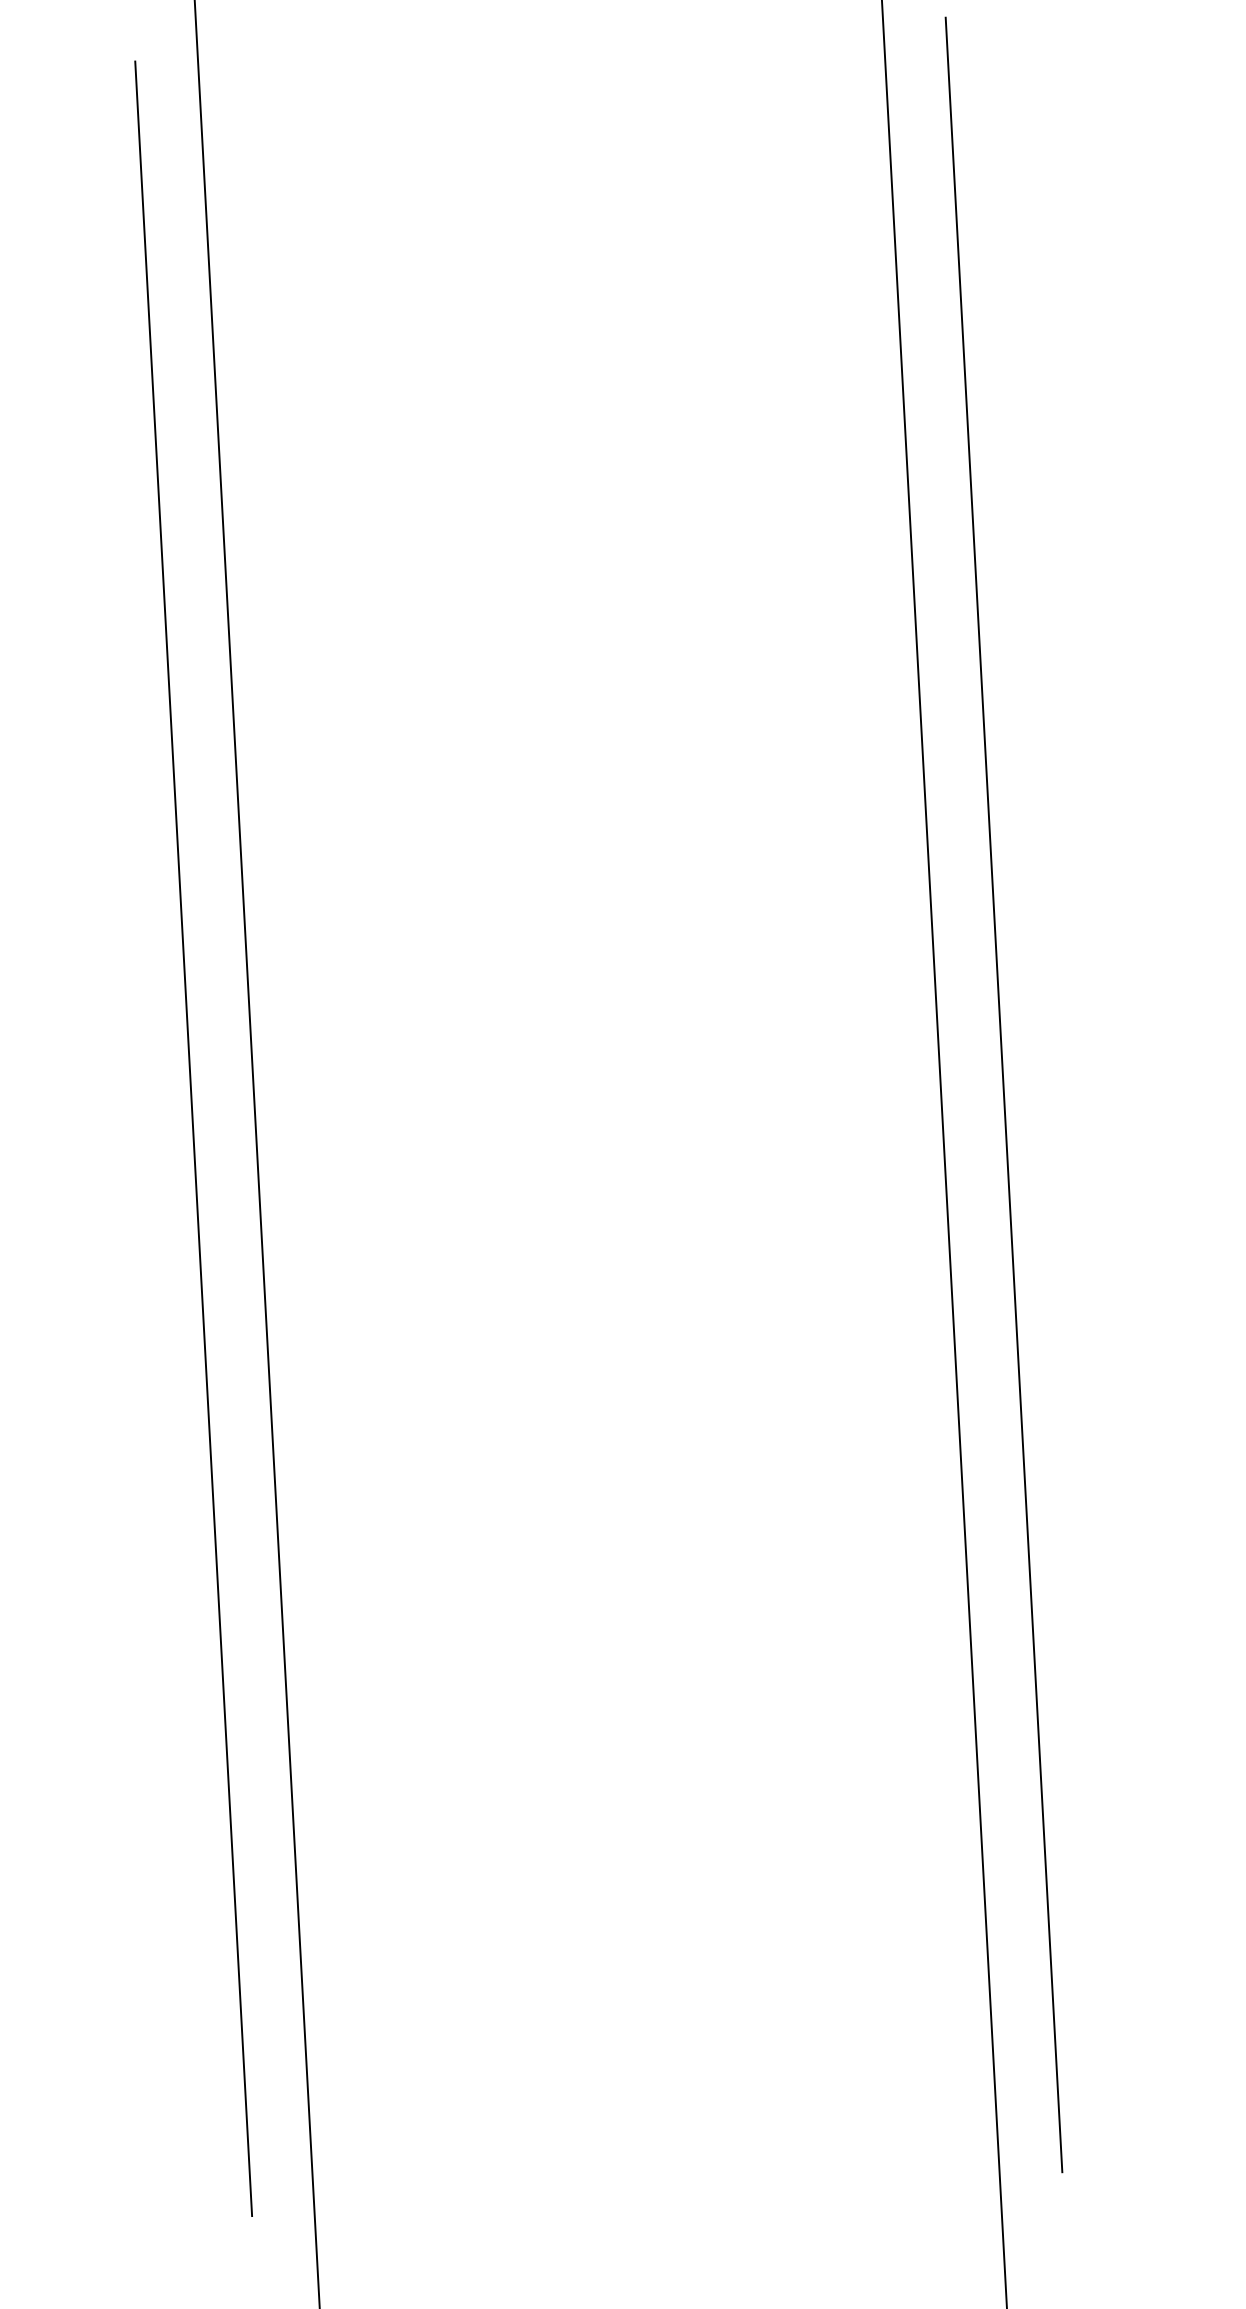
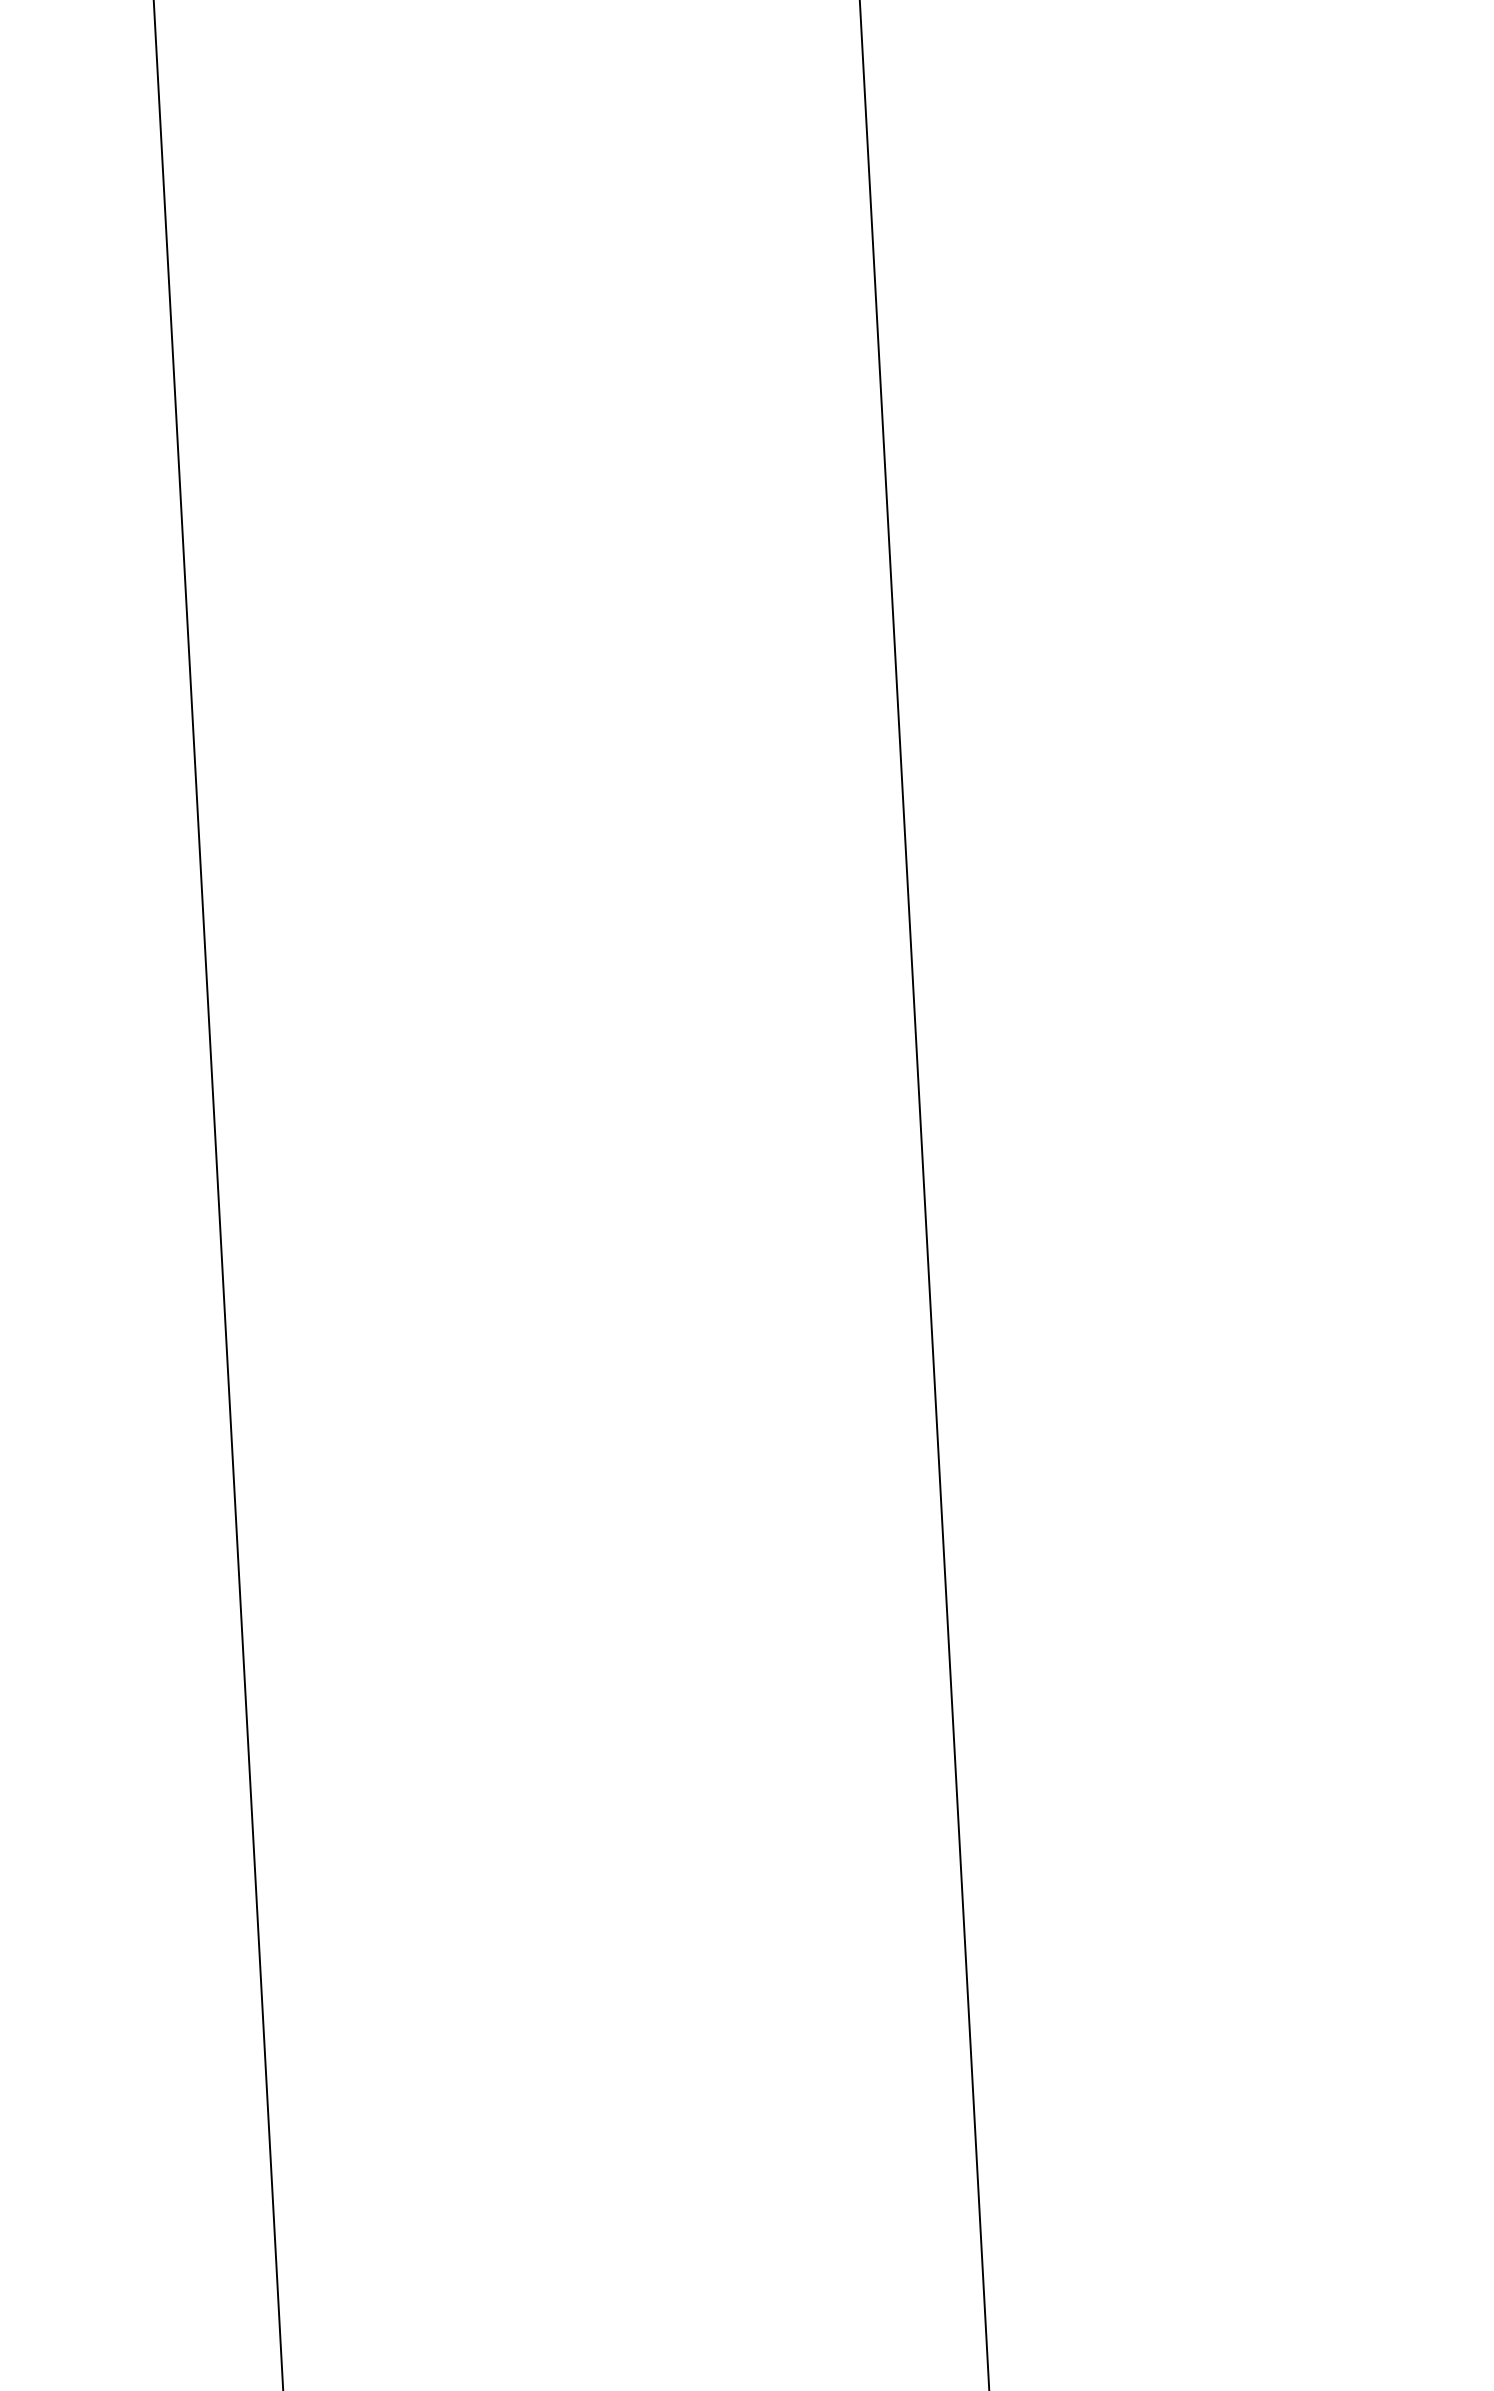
line: (1004, 1094) -> (987, 1165), removed
line: (193, 1138) -> (154, 1210), removed

